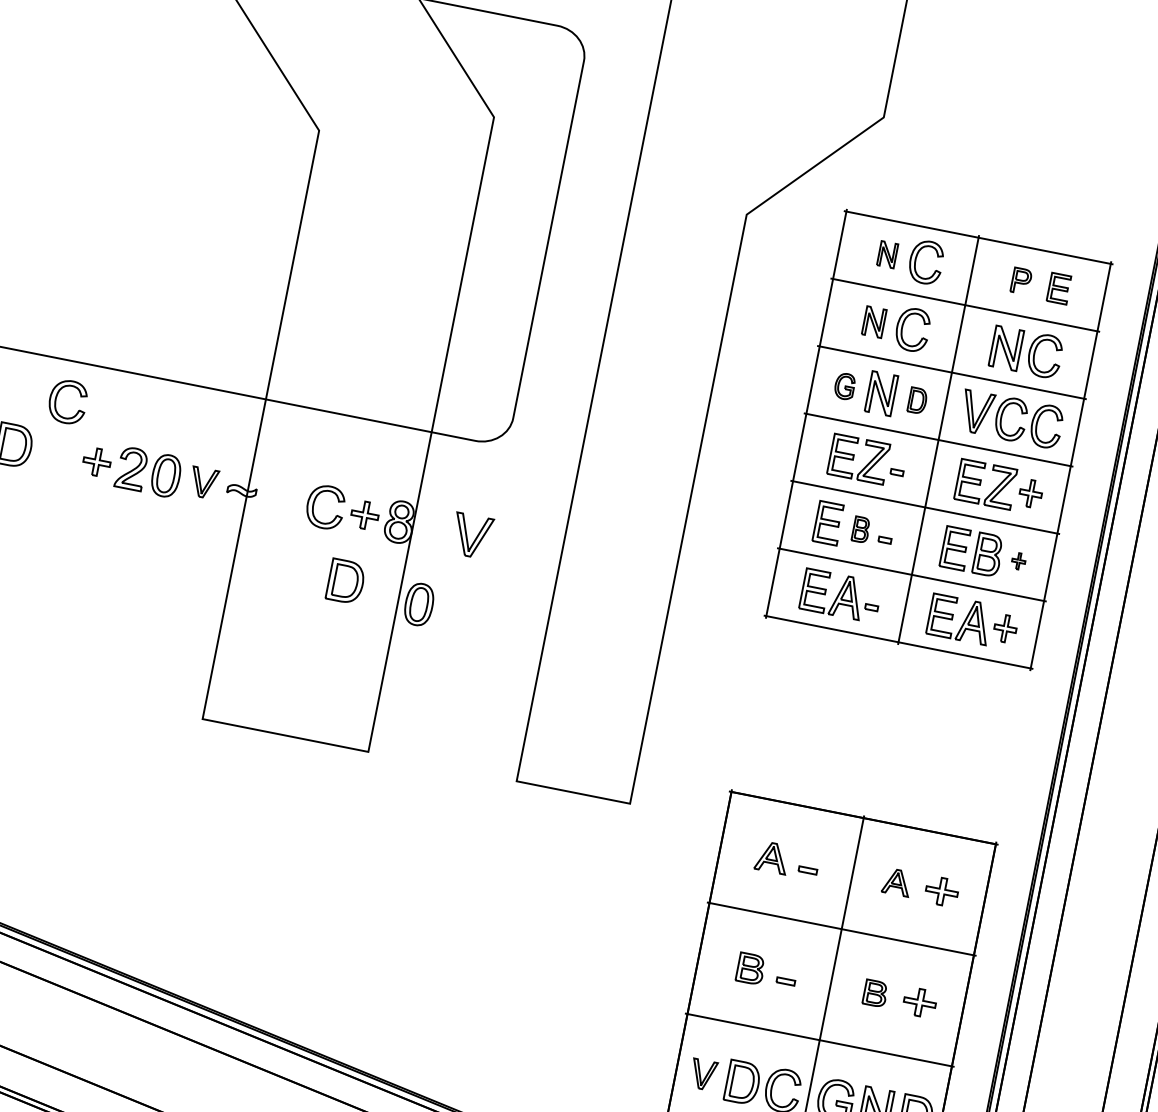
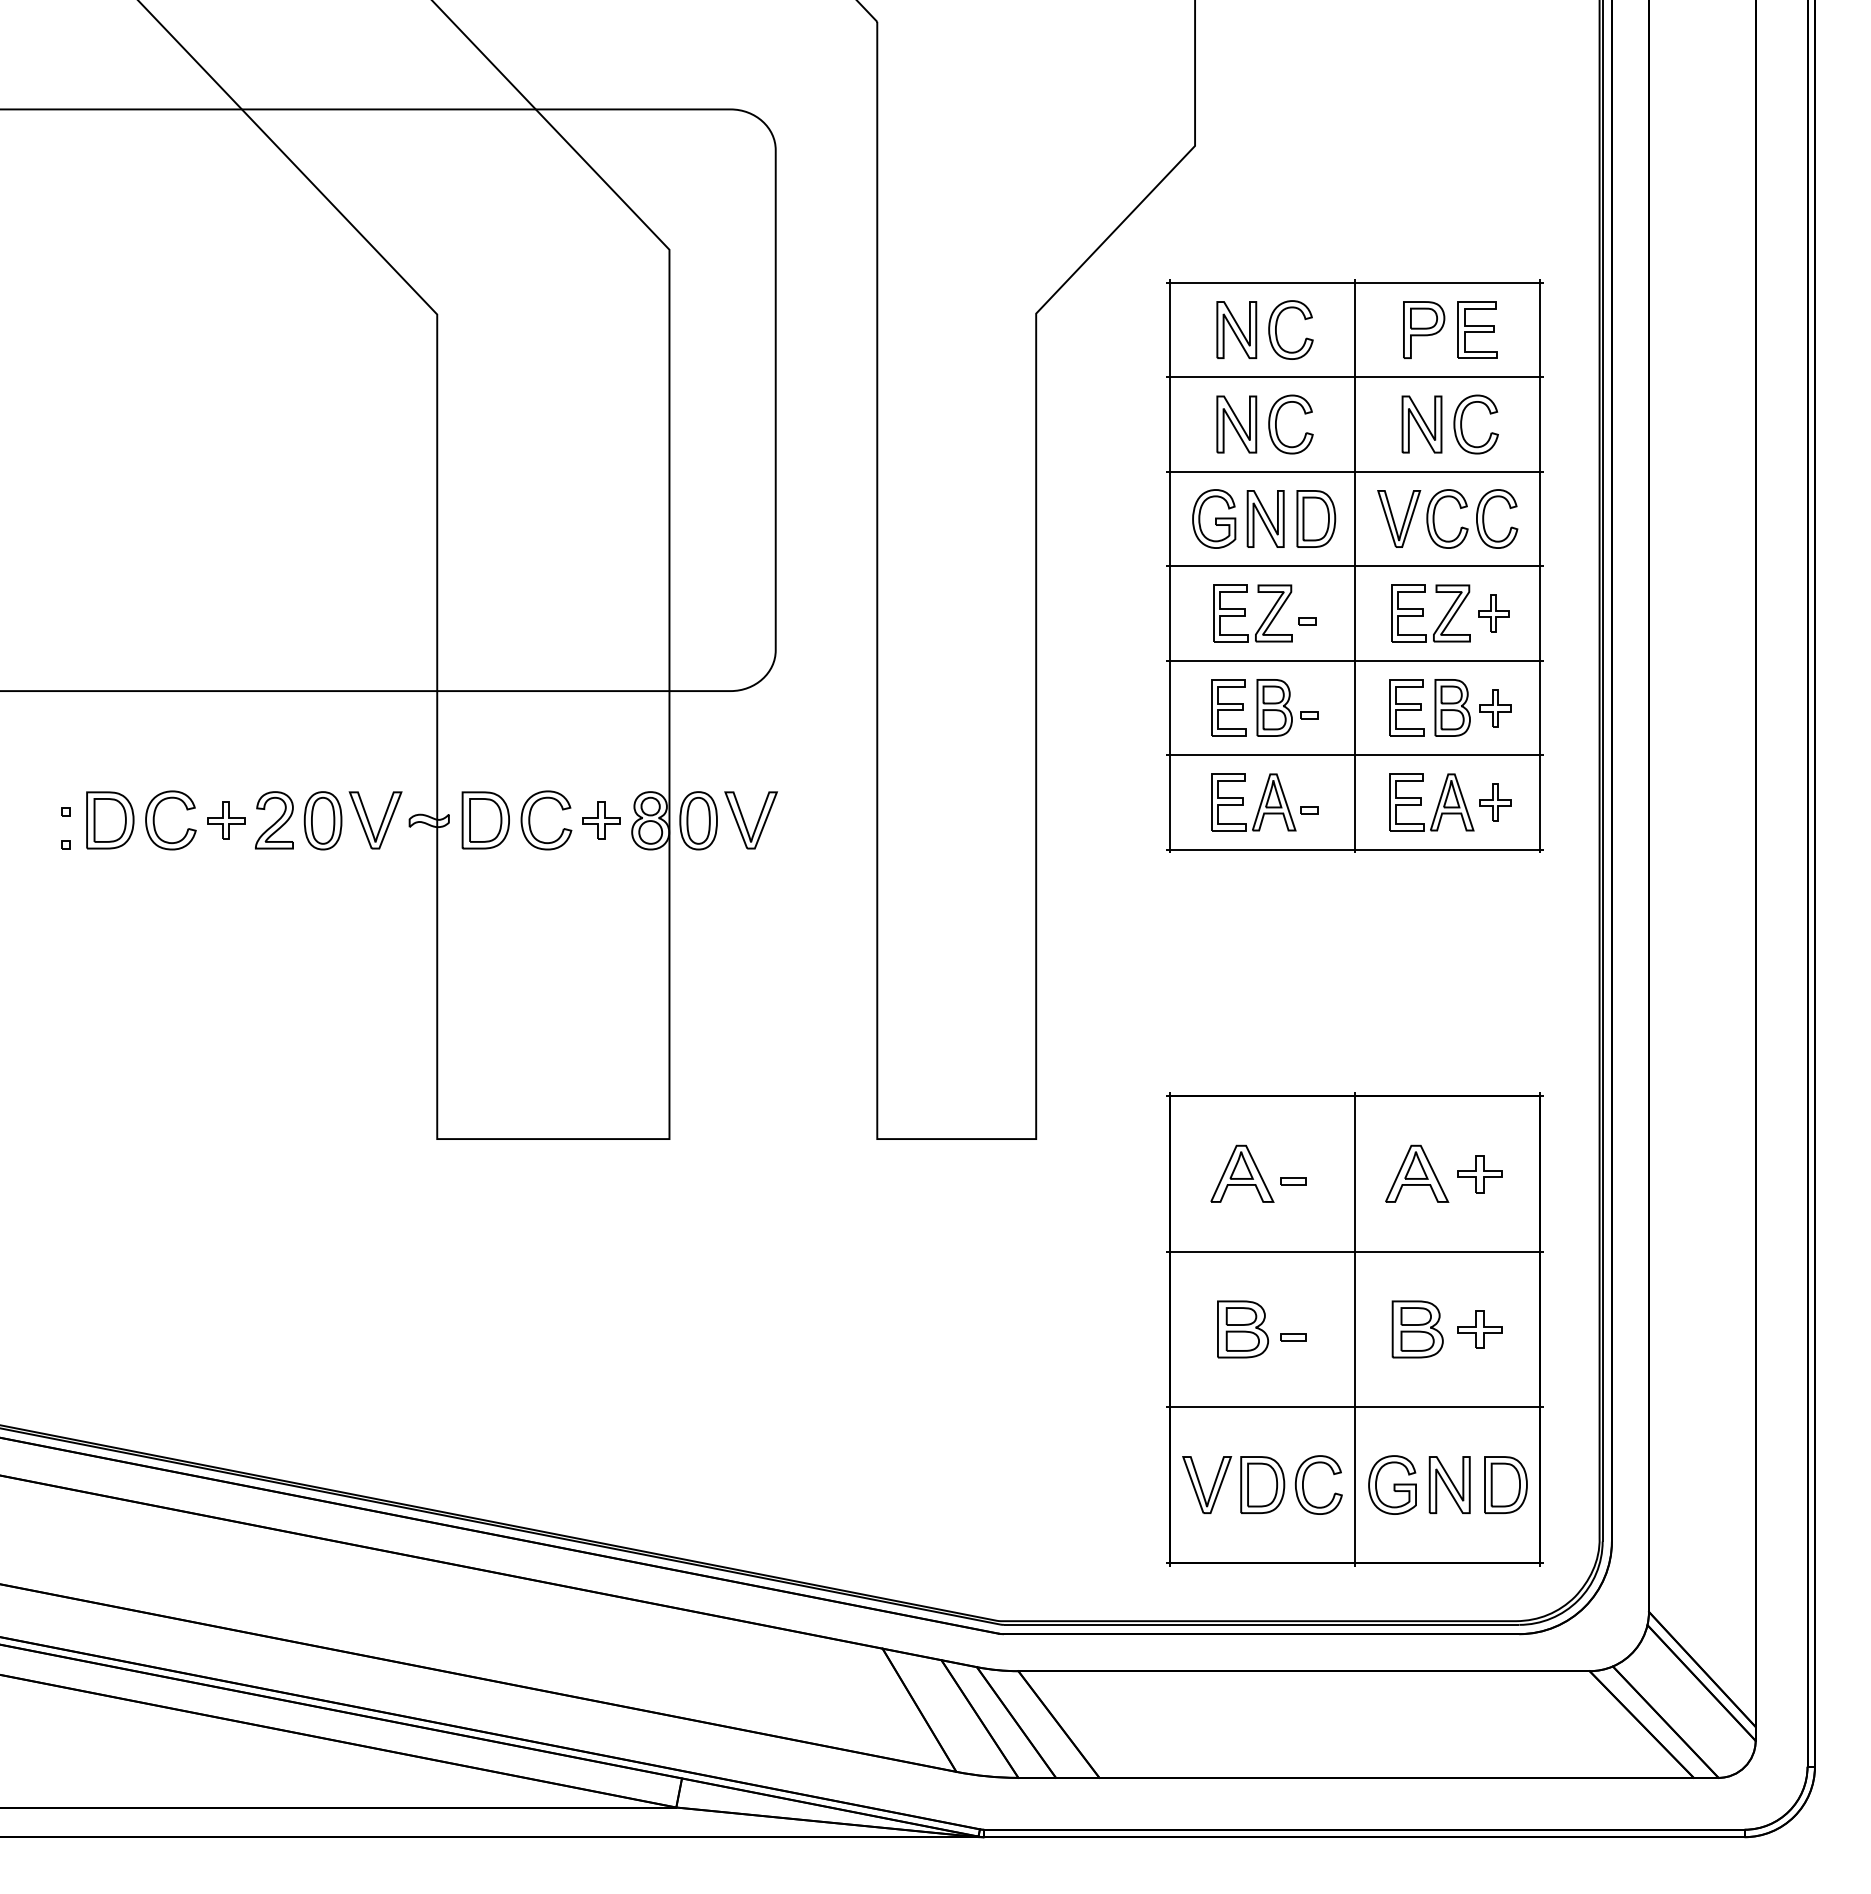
part: (887, 254) -> (1236, 329), size x1.67
part: (1021, 280) -> (1424, 329), size x1.67
part: (1059, 288) -> (1477, 329), size x1.43
part: (874, 322) -> (1236, 424), size x1.43
part: (845, 386) -> (1214, 518), size x1.67
part: (917, 400) -> (1316, 518), size x1.67
part: (56, 403) -> (155, 825), moved
part: (203, 483) -> (375, 820), size x1.43
part: (861, 529) -> (1274, 707), size x1.67
part: (1018, 561) -> (1495, 708), size x1.67
part: (345, 581) -> (485, 820), moved
part: (419, 604) -> (698, 820), moved
part: (772, 857) -> (1242, 1173), size x1.43
part: (897, 882) -> (1417, 1173), size x1.67
part: (750, 968) -> (1242, 1329), size x1.43
part: (875, 993) -> (1417, 1329), size x1.67
part: (703, 1074) -> (1207, 1484), size x1.43

